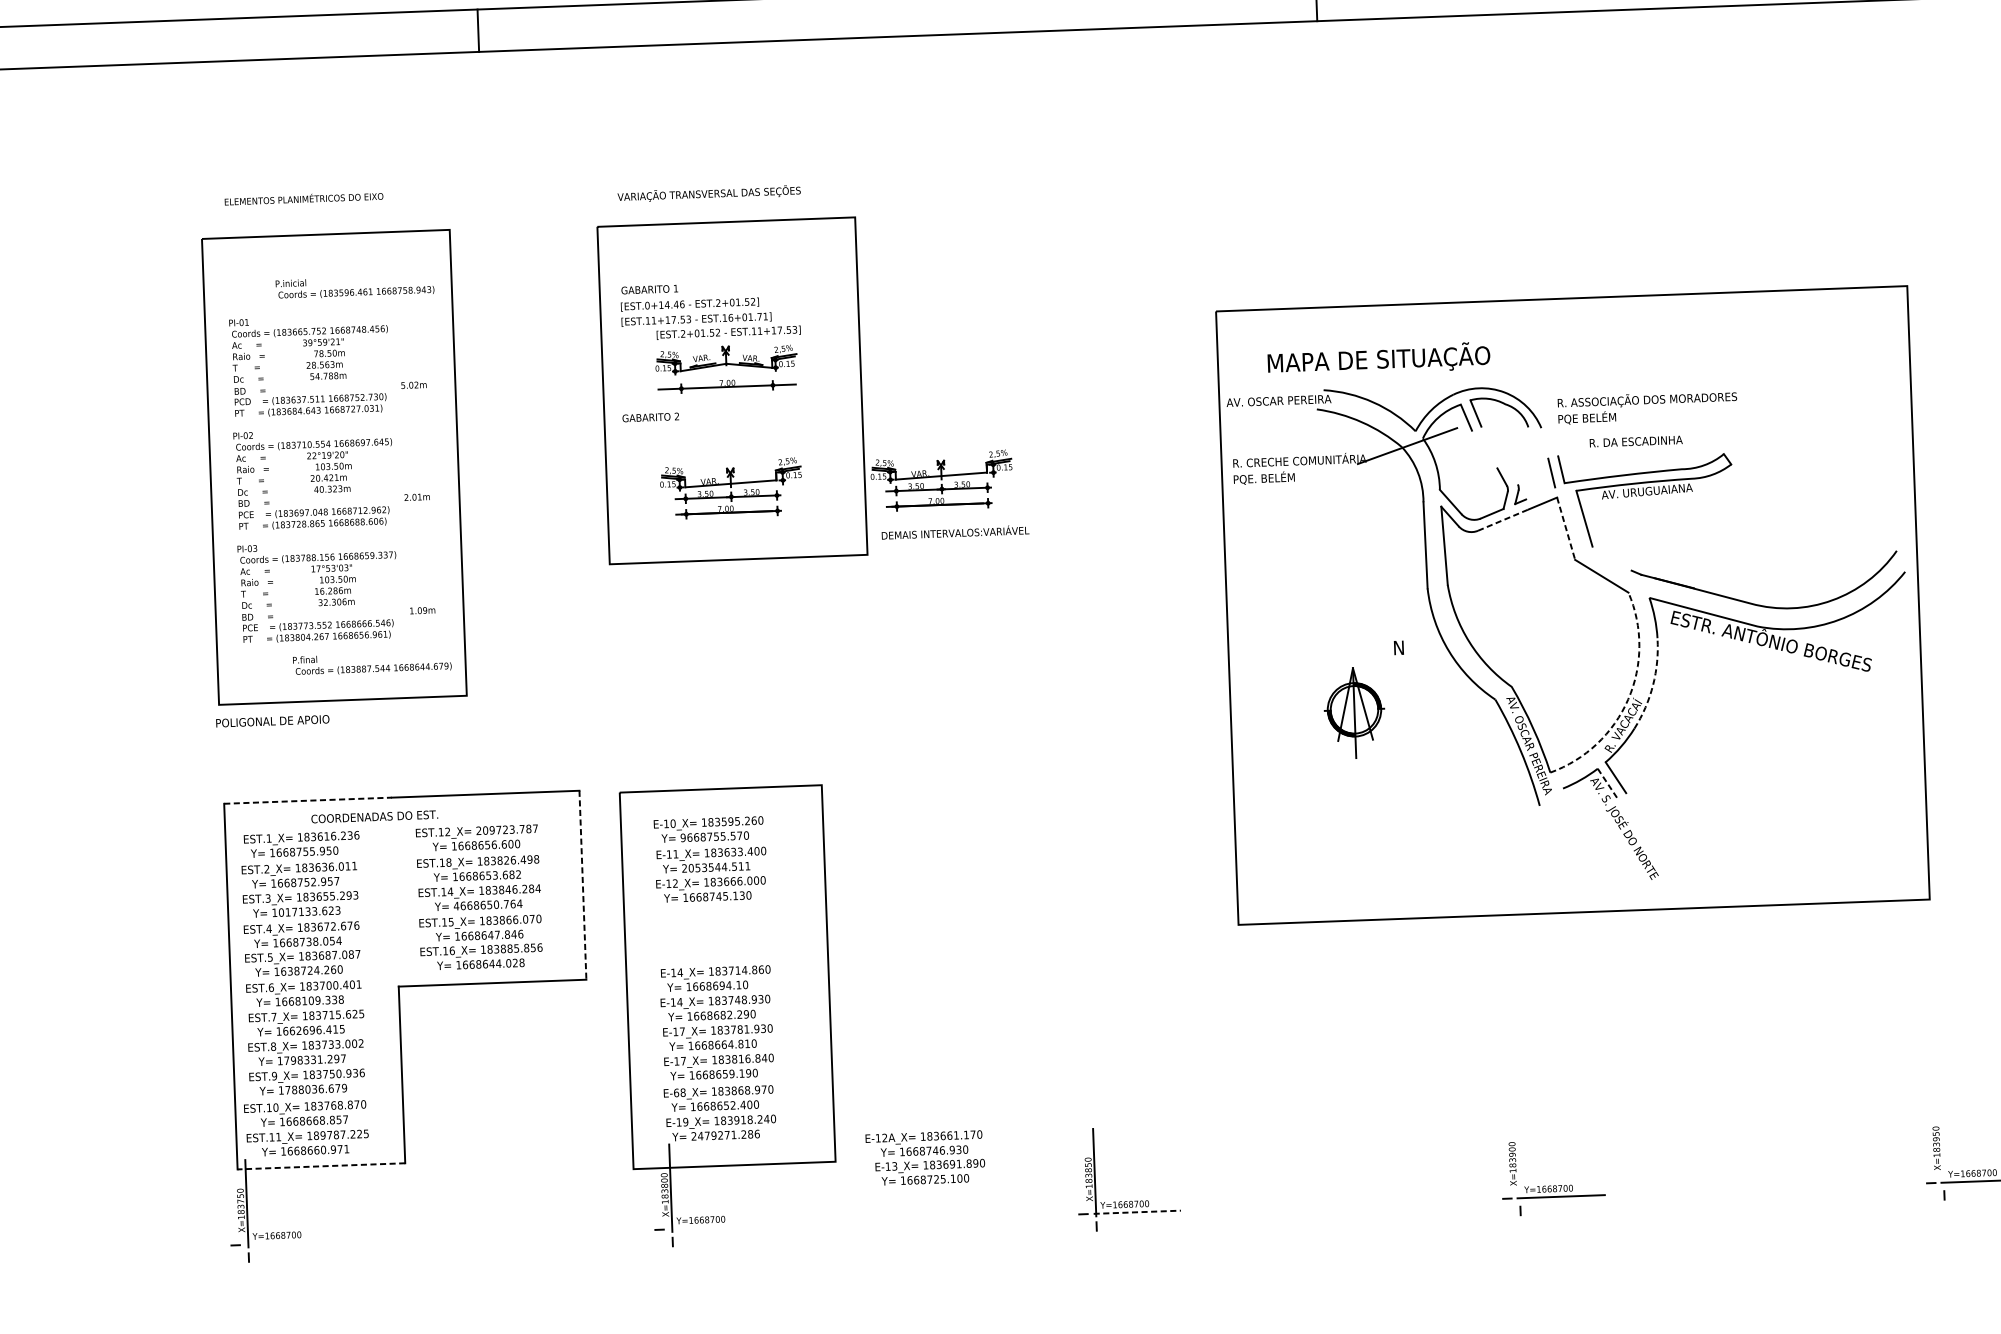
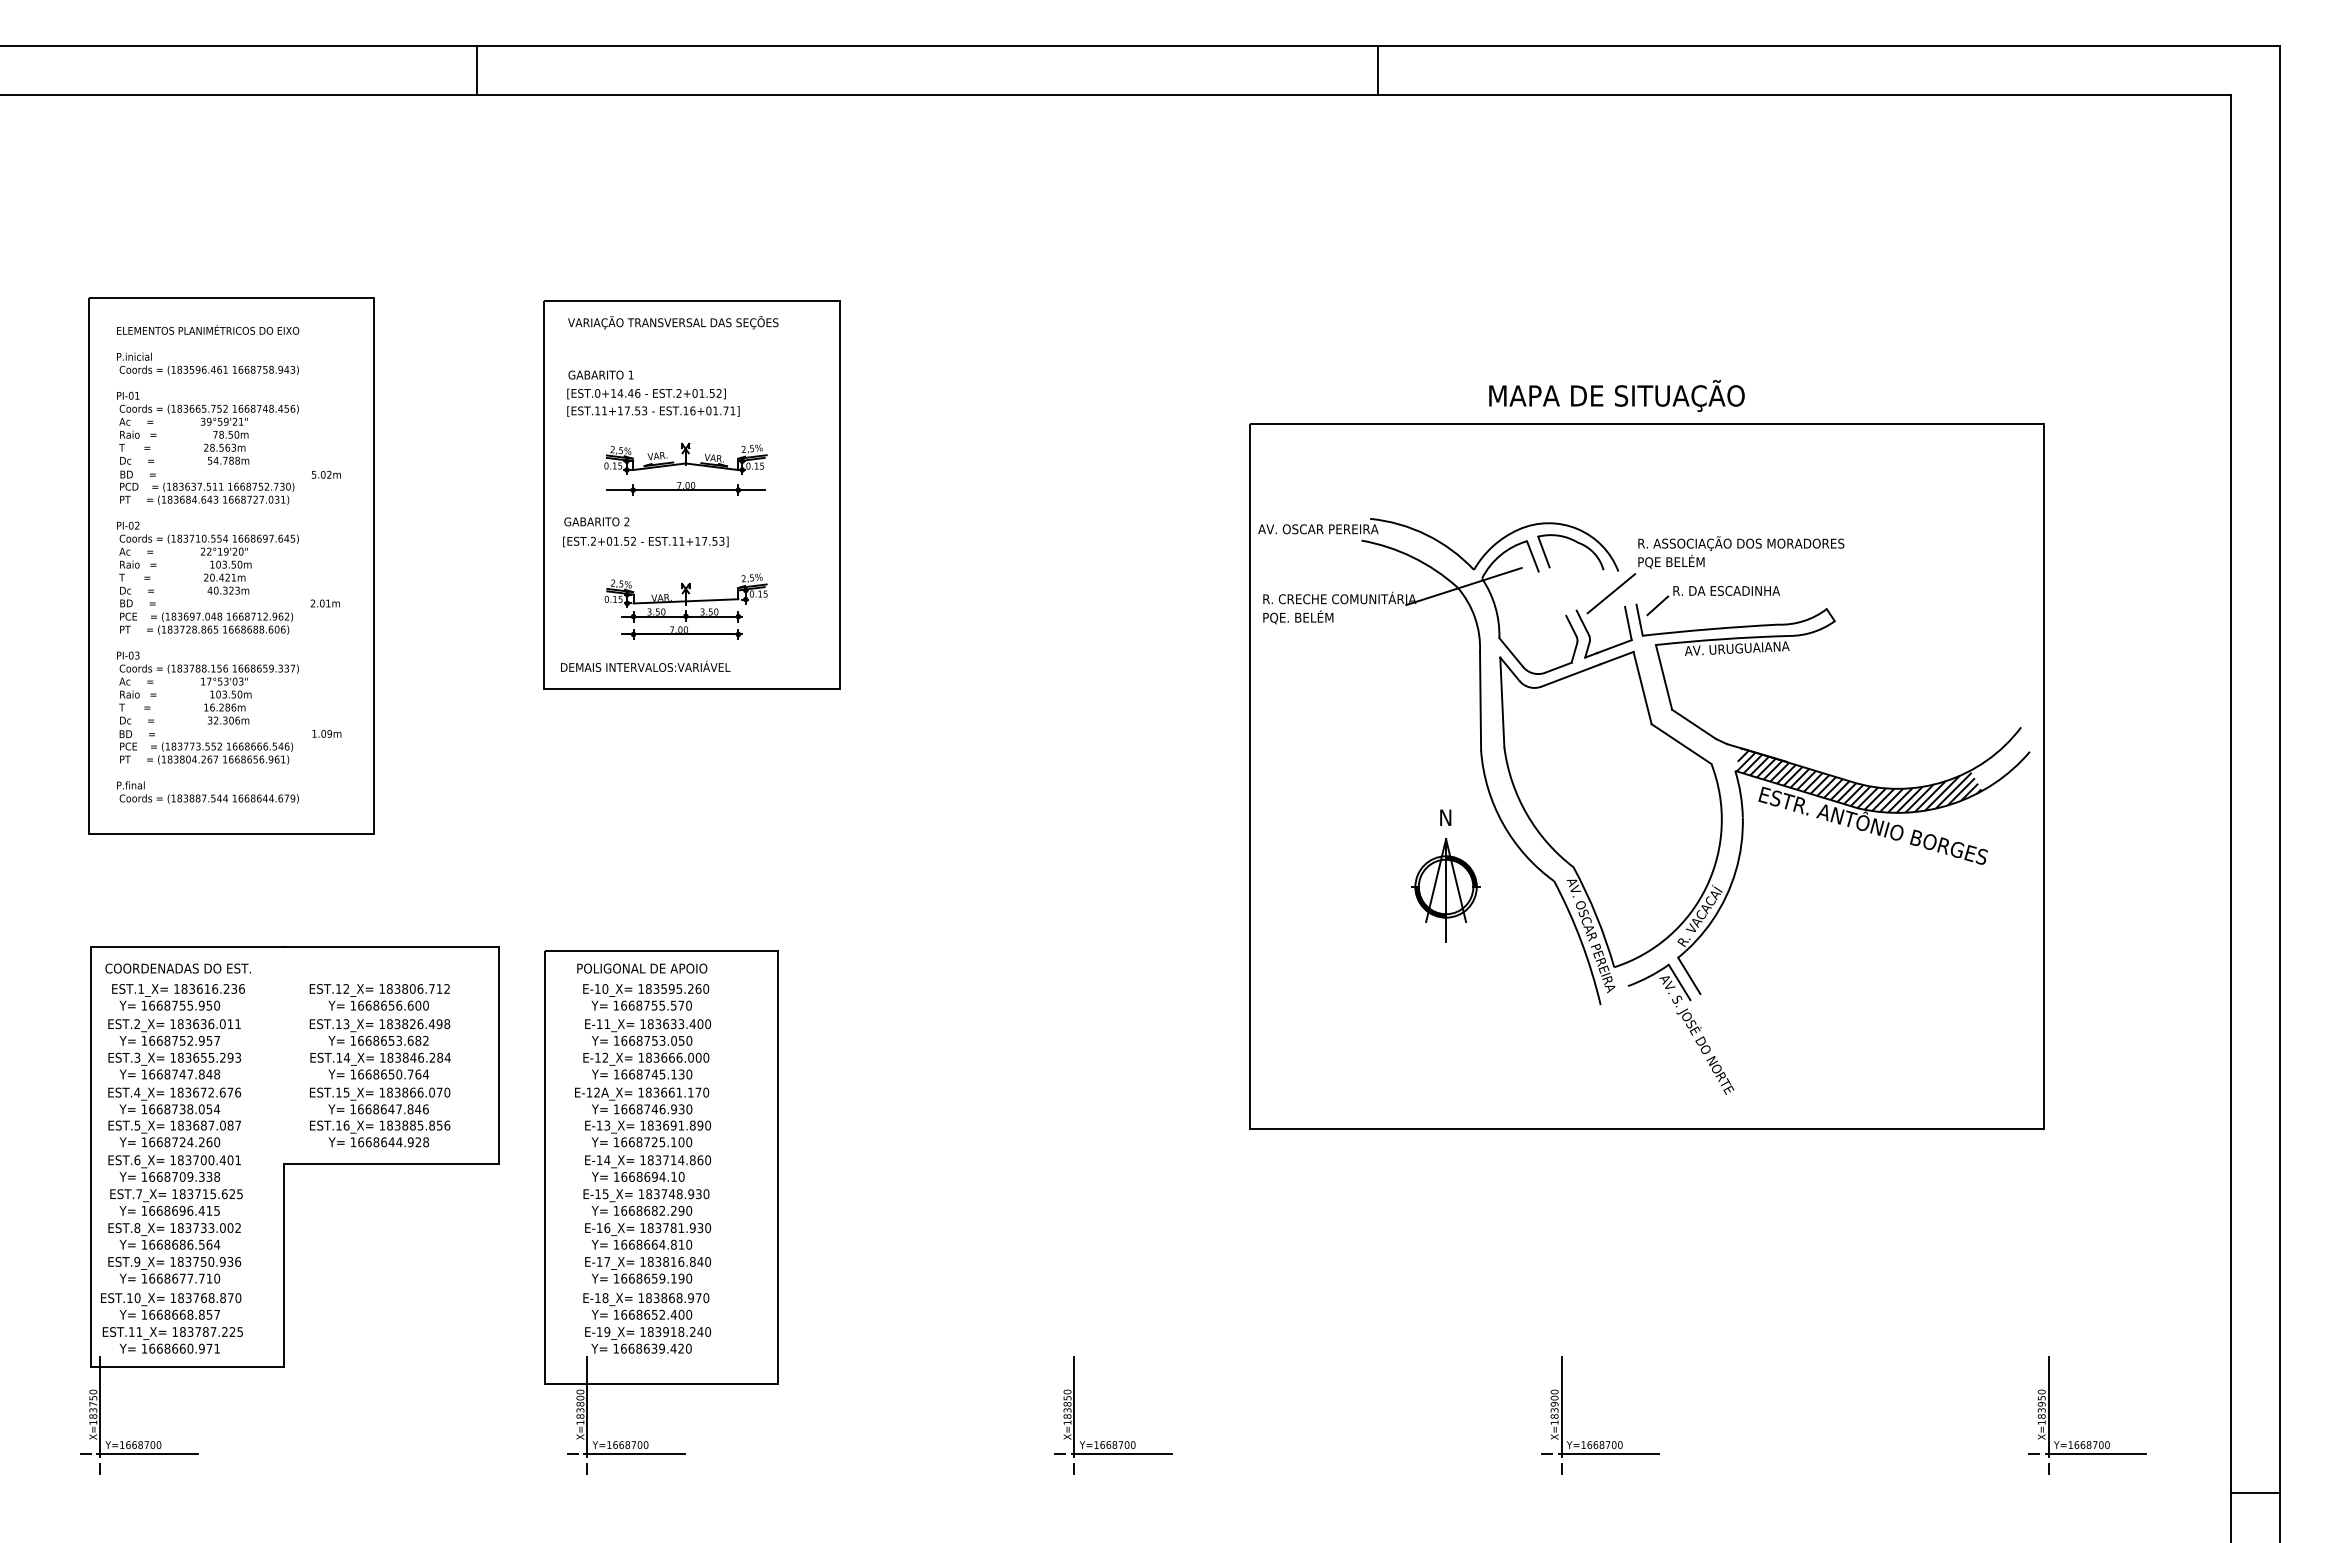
line: (478, 30) -> (477, 70), moved
text: (709, 193) -> (673, 322), moved
text: (304, 198) -> (208, 329), moved
text: (354, 286) -> (207, 363), moved
text: (728, 332) -> (645, 541), moved
text: (1378, 359) -> (1616, 395), moved
line: (1536, 447) -> (1611, 593), added
line: (1576, 456) -> (1657, 605), added
line: (1511, 473) -> (1582, 622), added
part: (941, 480) -> (927, 606), removed
line: (1539, 493) -> (1613, 646), added
line: (1503, 520) -> (1570, 675), dashed -> solid
line: (1566, 529) -> (1642, 688), dashed -> solid
text: (955, 531) -> (645, 665), moved
line: (1612, 557) -> (1694, 723), added
hatch: (1756, 602) -> (1858, 780), added
text: (371, 663) -> (207, 792), moved
line: (1652, 685) -> (1735, 871), dashed -> solid
line: (1628, 699) -> (1706, 886), dashed -> solid
part: (1354, 712) -> (1445, 890), moved
text: (273, 721) -> (642, 968), moved
line: (1607, 783) -> (1679, 982), dashed -> solid
line: (308, 800) -> (187, 947), dashed -> solid
text: (374, 816) -> (177, 968), moved
text: (507, 829) -> (414, 988), 209723.787 -> 183806.712
text: (683, 837) -> (616, 1005), 9668755.570 -> 1668755.570
text: (448, 862) -> (346, 1024), EST.18_X= -> EST.13_X=
text: (715, 867) -> (652, 1040), 2053544.511 -> 1668753.050
line: (583, 884) -> (499, 1055), dashed -> solid
text: (456, 906) -> (353, 1074), 4668650.764 -> 1668650.764
text: (309, 911) -> (184, 1074), 1017133.623 -> 1668747.848
text: (508, 963) -> (410, 1142), 1668644.028 -> 1668644.928
text: (290, 971) -> (159, 1142), 1638724.260 -> 1668724.260
text: (304, 1000) -> (174, 1176), 1668109.338 -> 1668709.338
text: (679, 1002) -> (605, 1194), E-14_X= -> E-15_X=
text: (299, 1030) -> (167, 1210), 1662696.415 -> 1668696.415
text: (682, 1032) -> (607, 1228), E-17_X= -> E-16_X=
text: (315, 1059) -> (184, 1244), 1798331.297 -> 1668686.564
text: (316, 1089) -> (184, 1278), 1788036.679 -> 1668677.710
text: (676, 1093) -> (597, 1298), E-68_X= -> E-18_X=
text: (323, 1135) -> (190, 1331), 189787.225 -> 183787.225
text: (725, 1135) -> (652, 1348), 2479271.286 -> 1668639.420
line: (1942, 1141) -> (2048, 1407), added
line: (1518, 1157) -> (1561, 1407), added
text: (926, 1158) -> (643, 1117), moved
line: (320, 1166) -> (186, 1367), dashed -> solid
line: (1138, 1212) -> (1122, 1454), dashed -> solid
line: (713, 1227) -> (634, 1454), added
line: (289, 1243) -> (147, 1454), added

